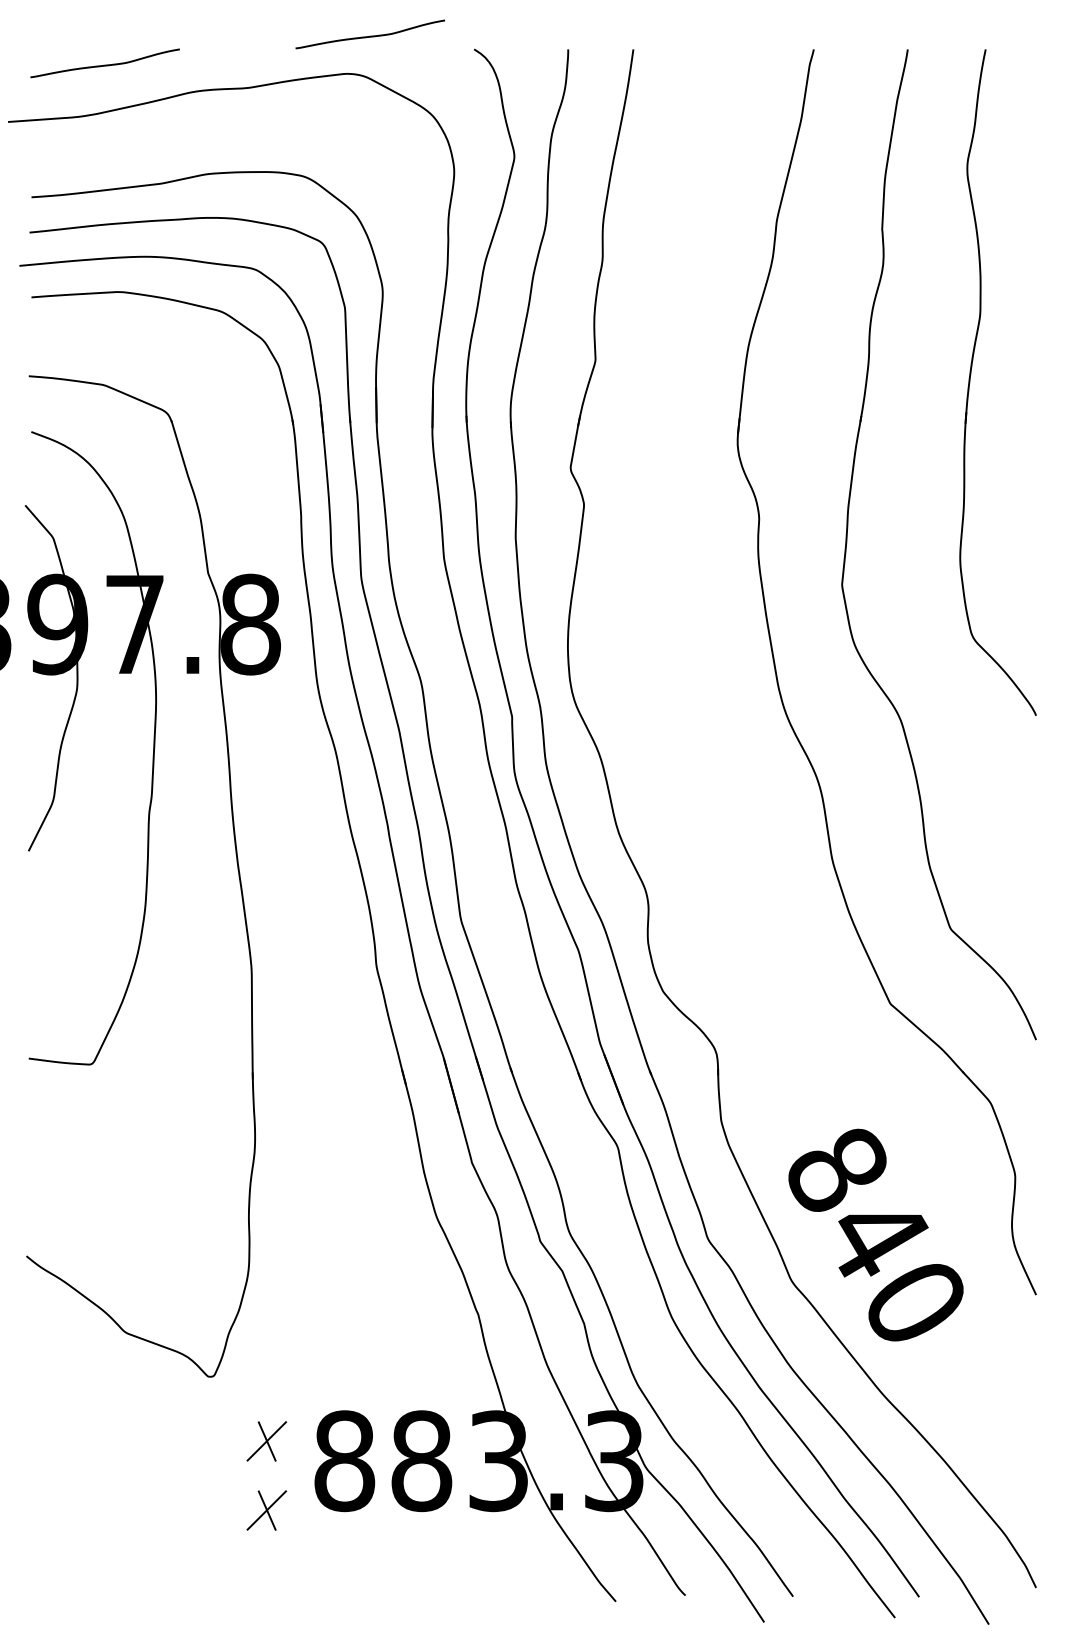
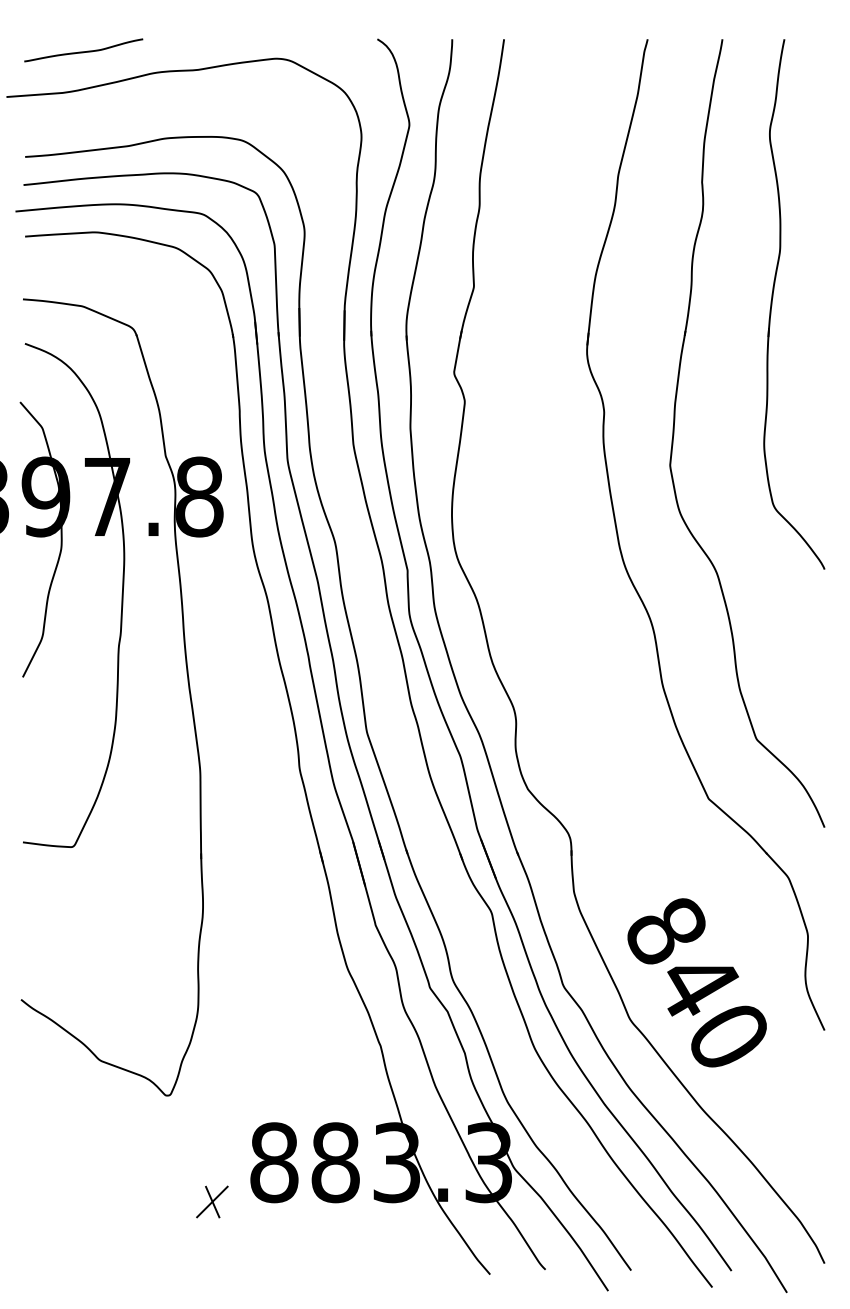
curve: (370, 35) -> (294, 28), removed
part: (266, 1440) -> (212, 1146), removed

